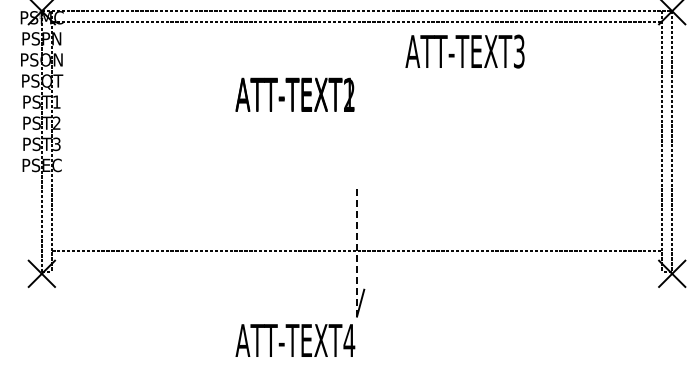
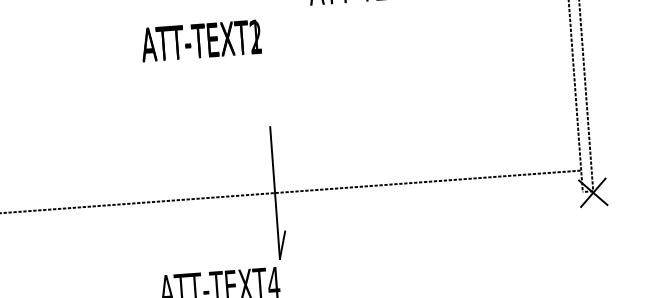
line: (357, 250) -> (275, 192), dashed -> solid

